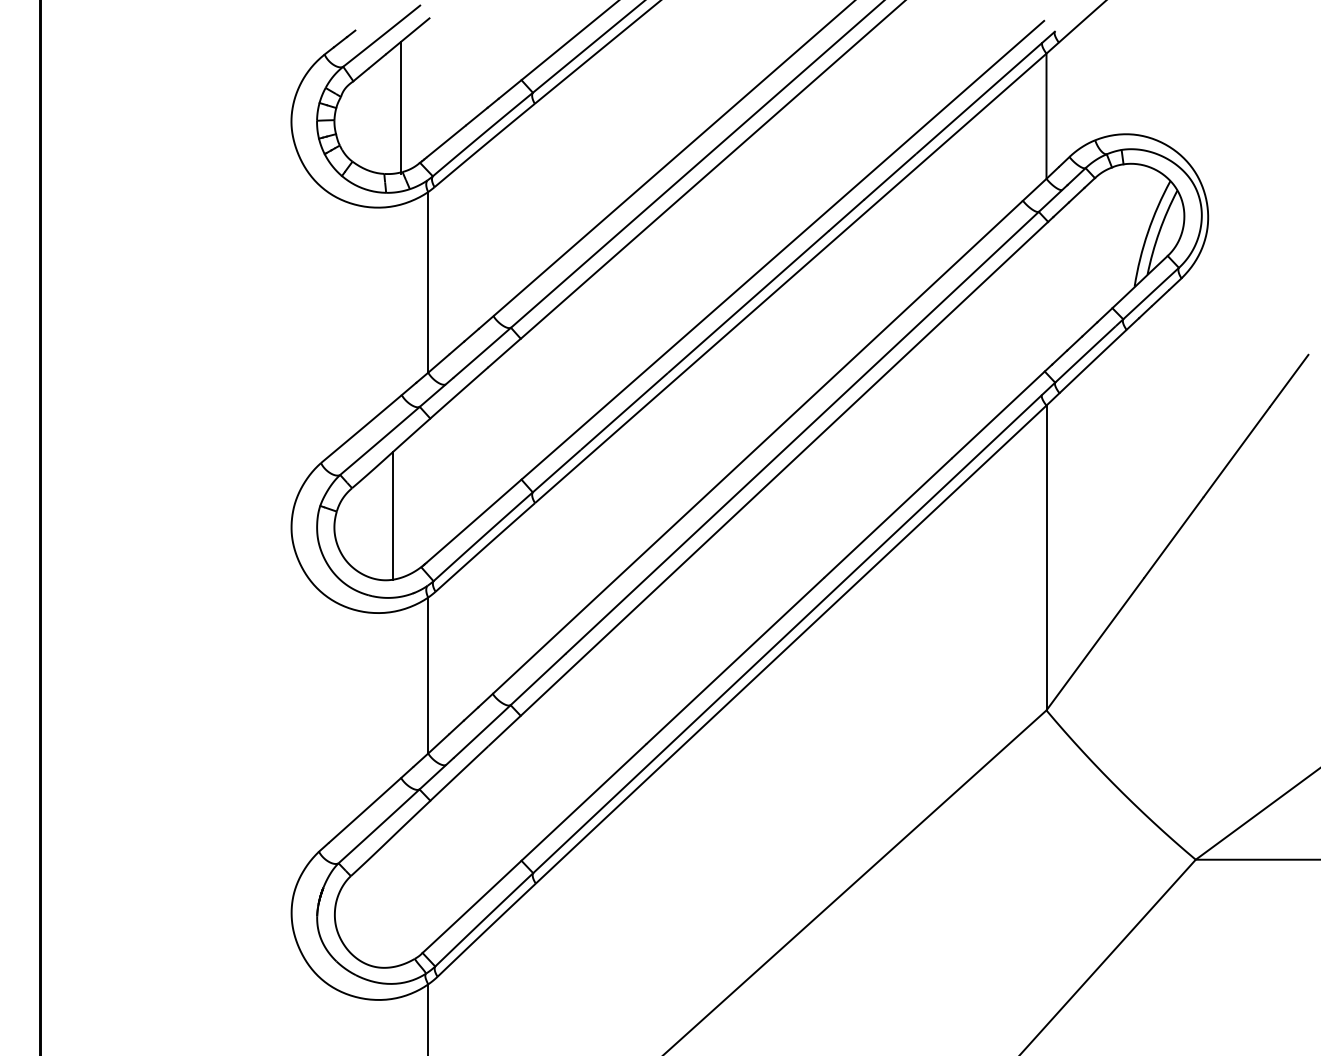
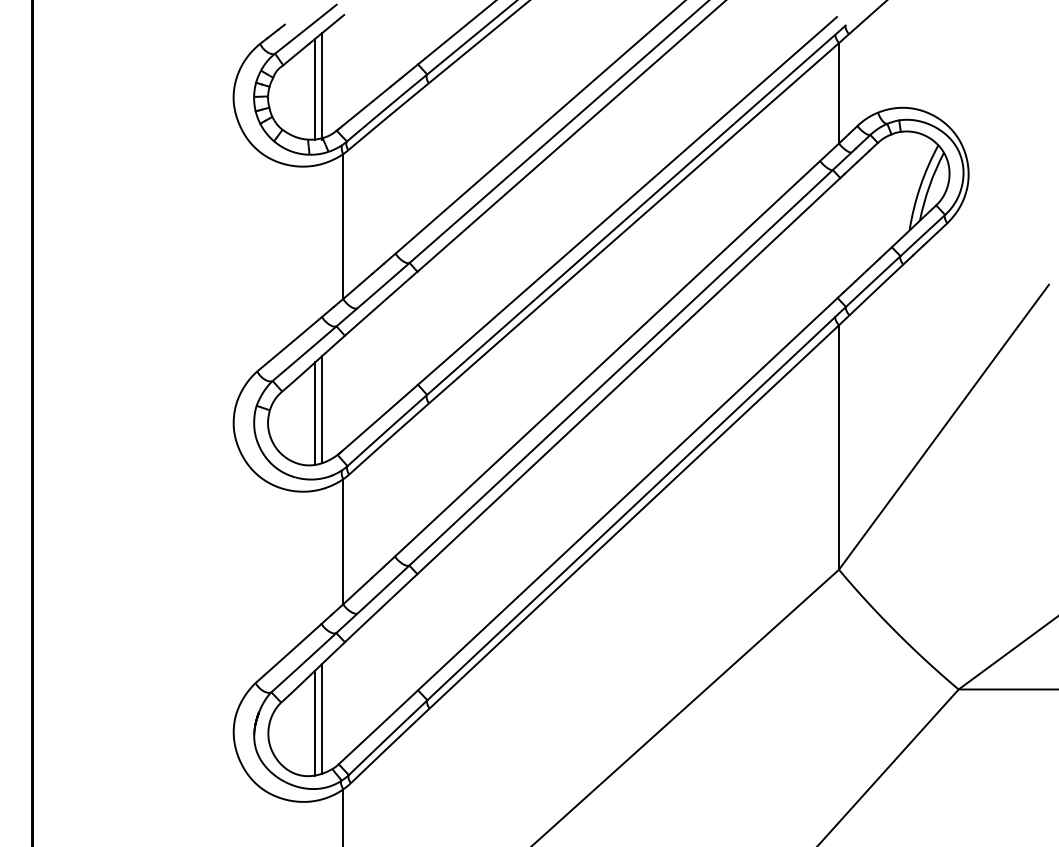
line: (393, 110) -> (315, 88), added
line: (401, 510) -> (321, 409), added
line: (401, 896) -> (321, 718), added
line: (393, 901) -> (315, 722), added

